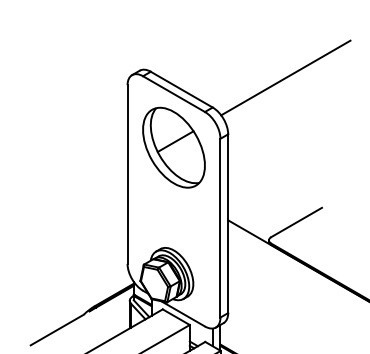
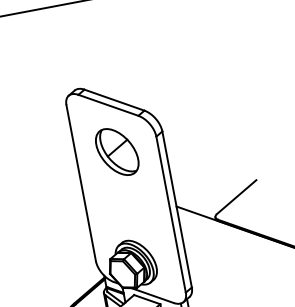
line: (285, 77) -> (203, 72), removed
part: (173, 147) -> (116, 152), size x0.7

